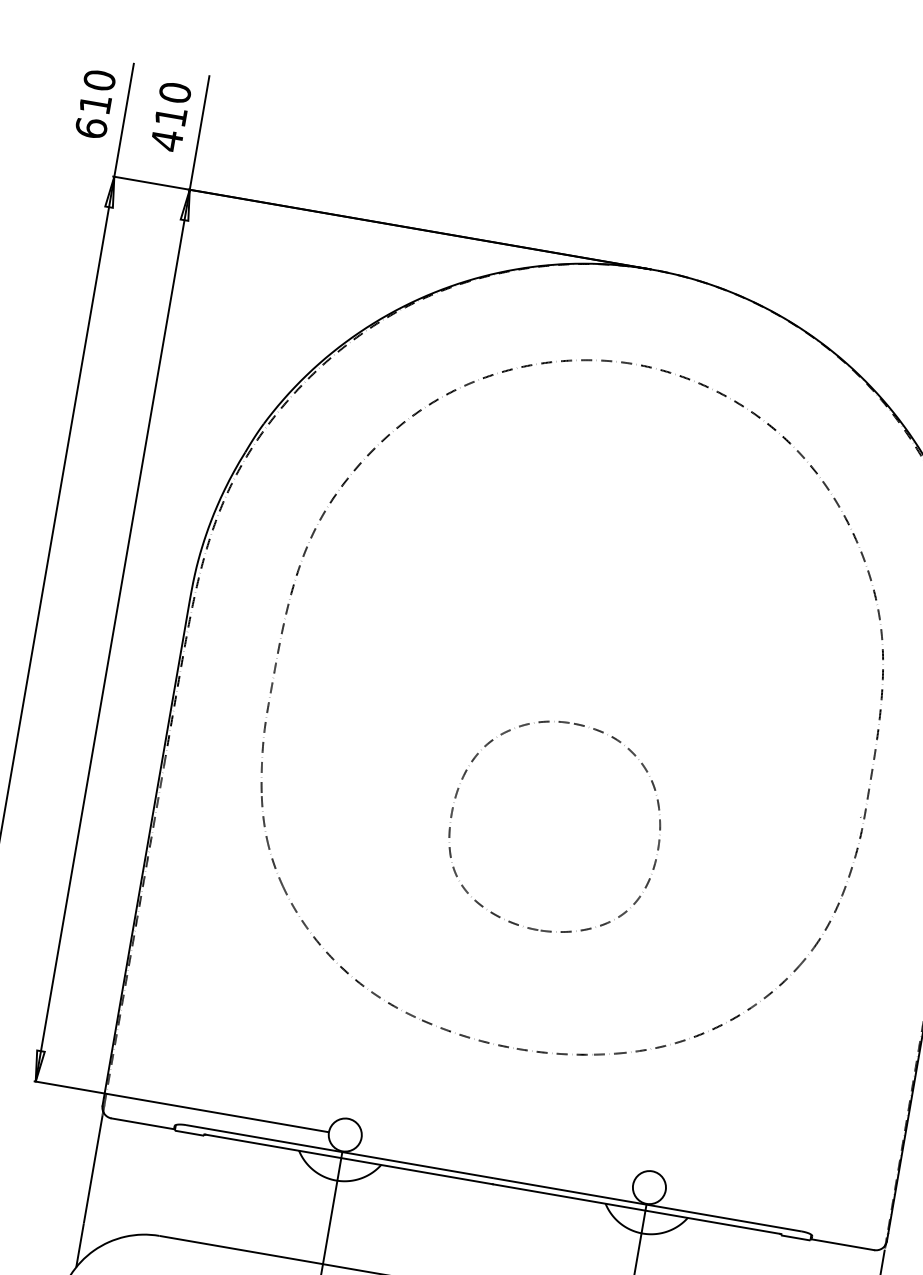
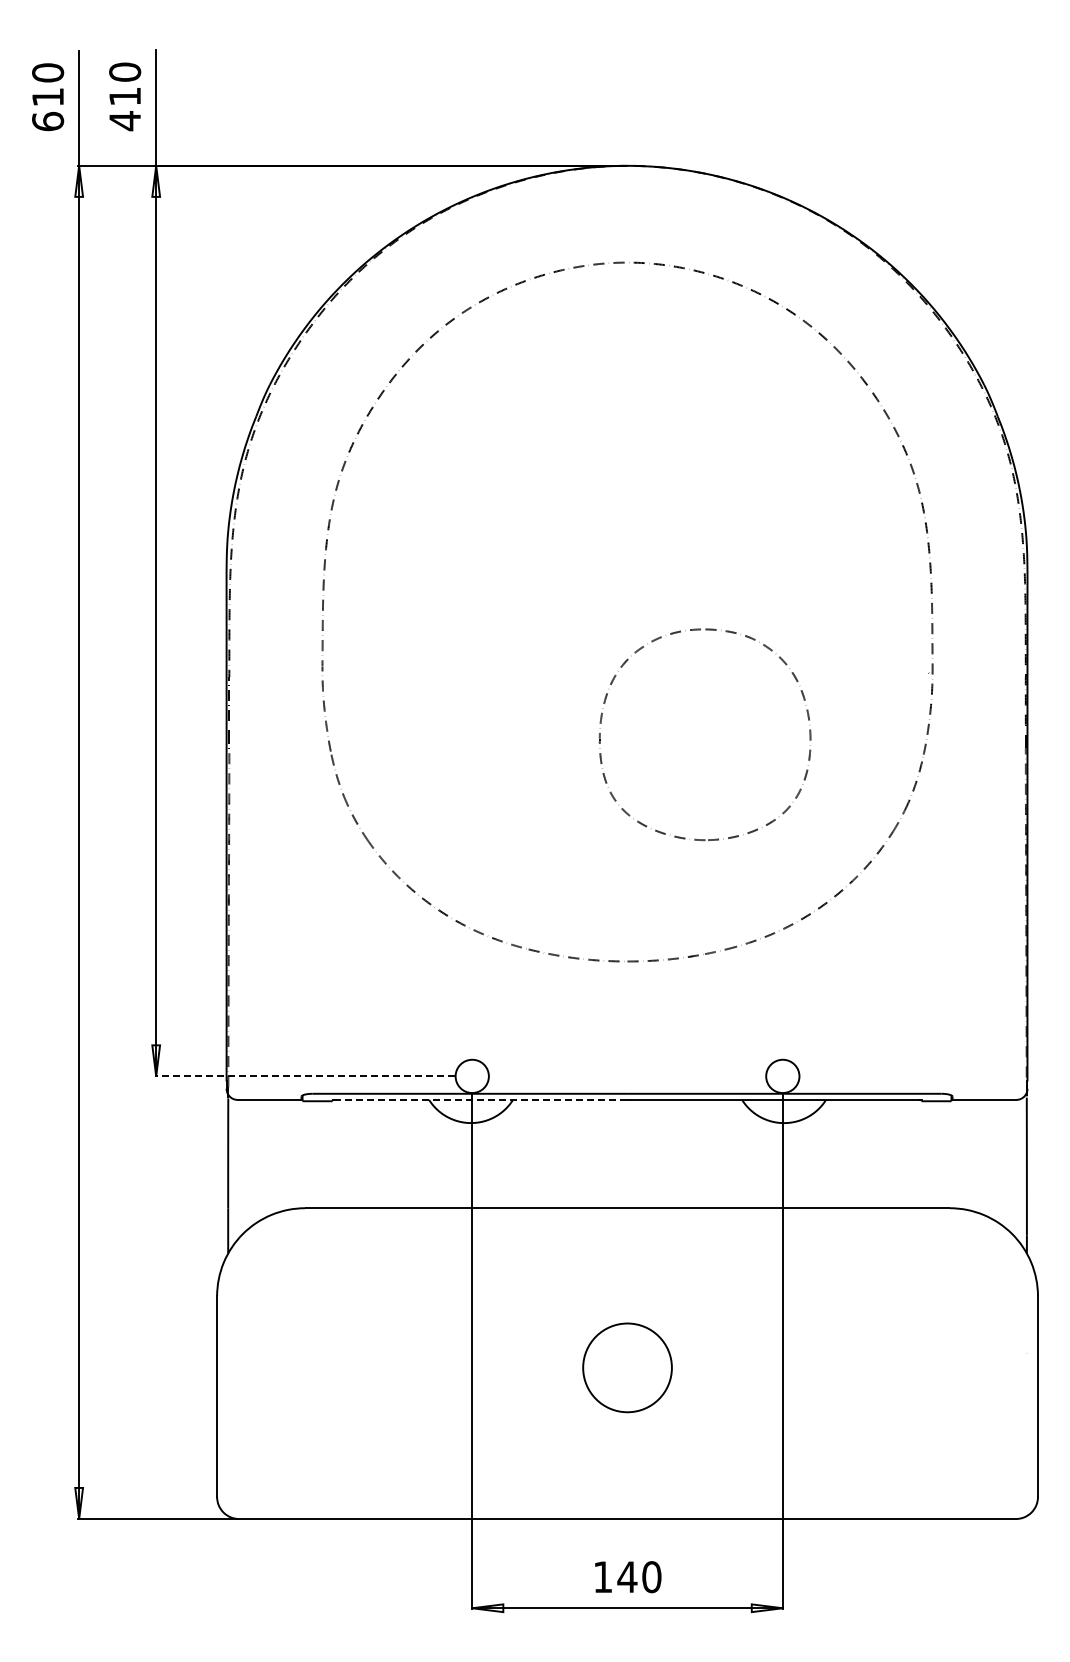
part: (457, 793) -> (602, 718), moved
line: (180, 1106) -> (304, 1076), solid -> dashed
line: (349, 1159) -> (480, 1099), solid -> dashed

